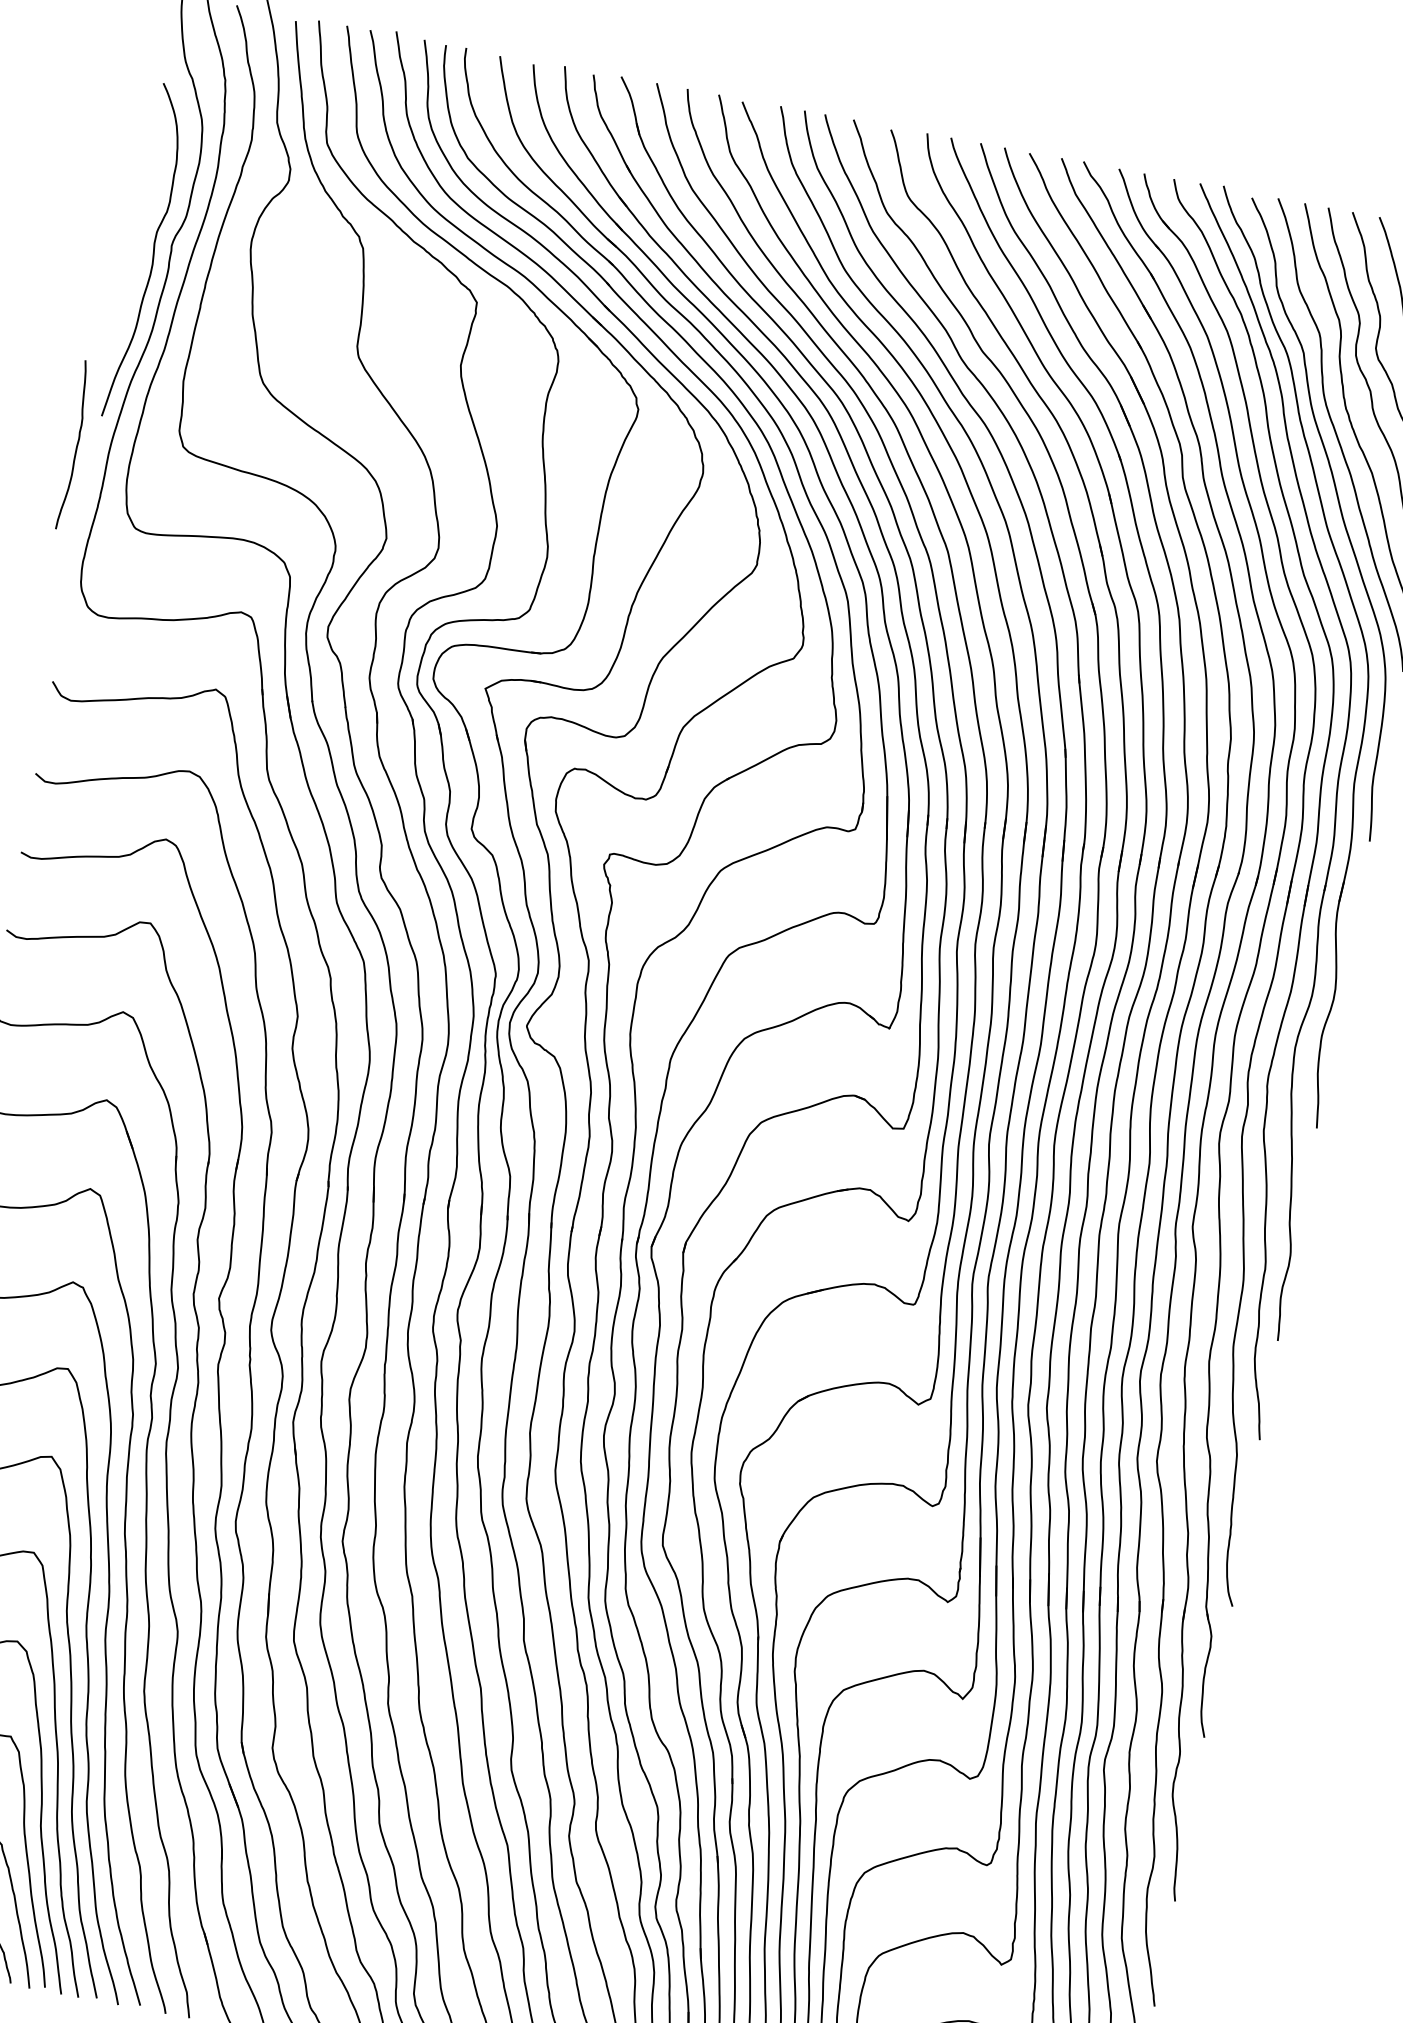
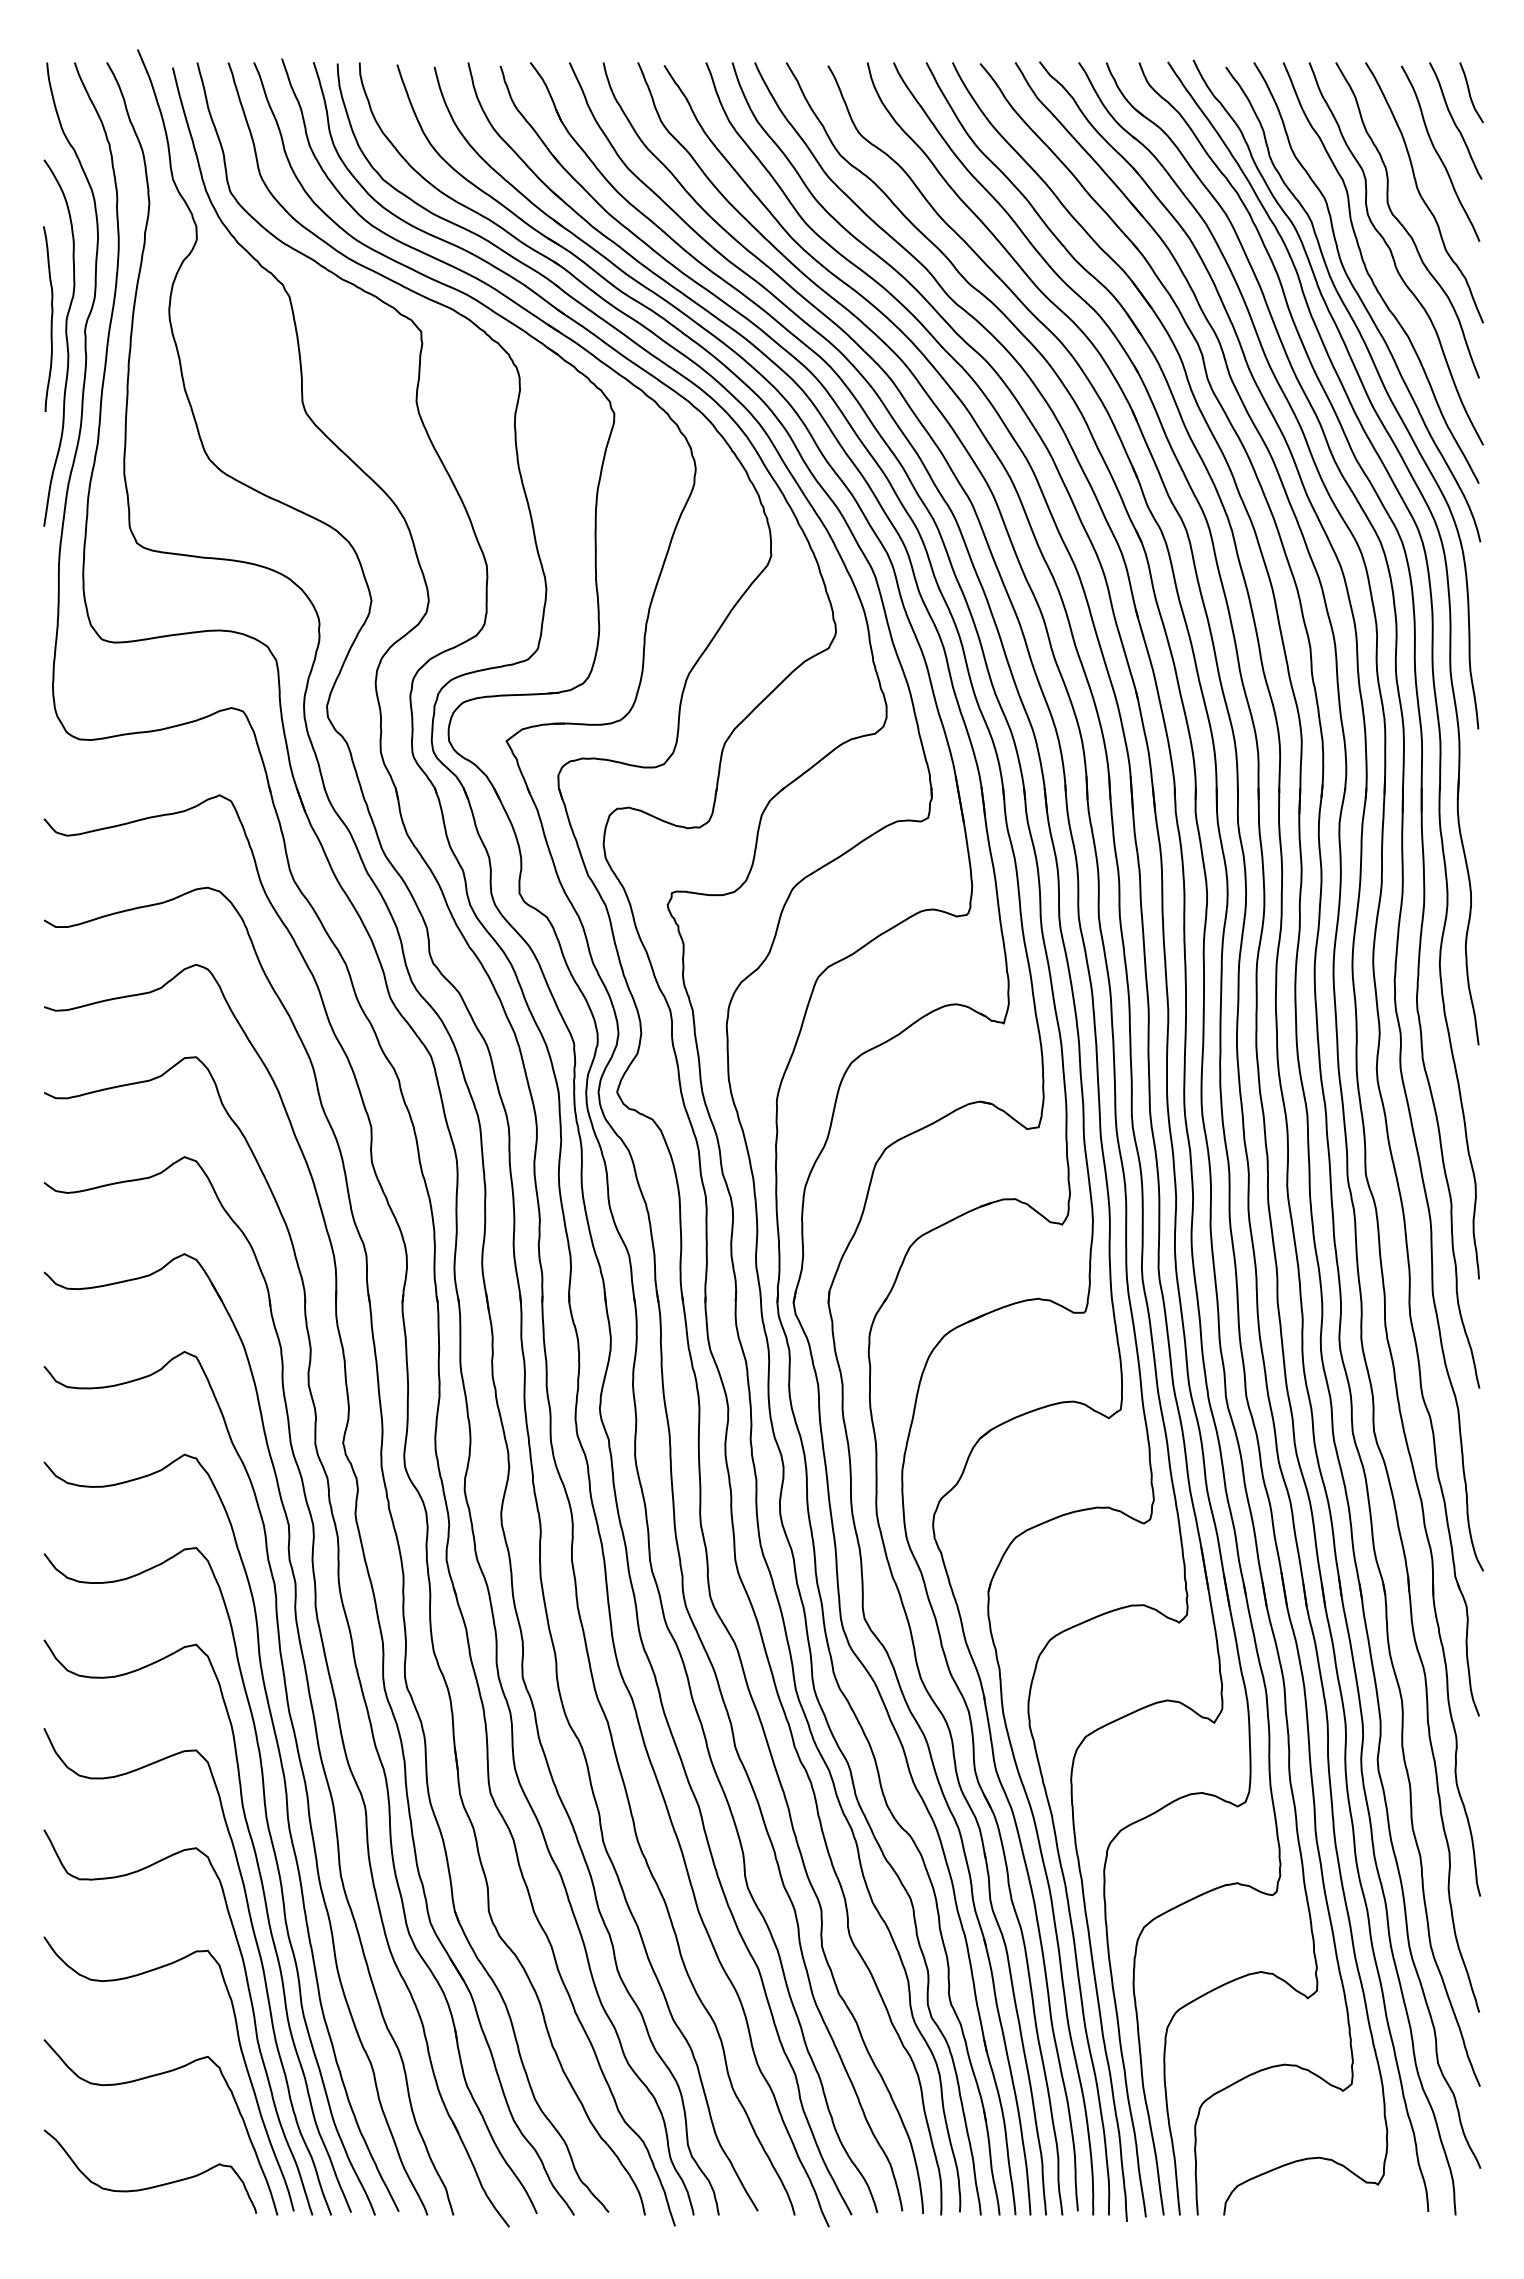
curve: (75, 446) -> (50, 320), moved

